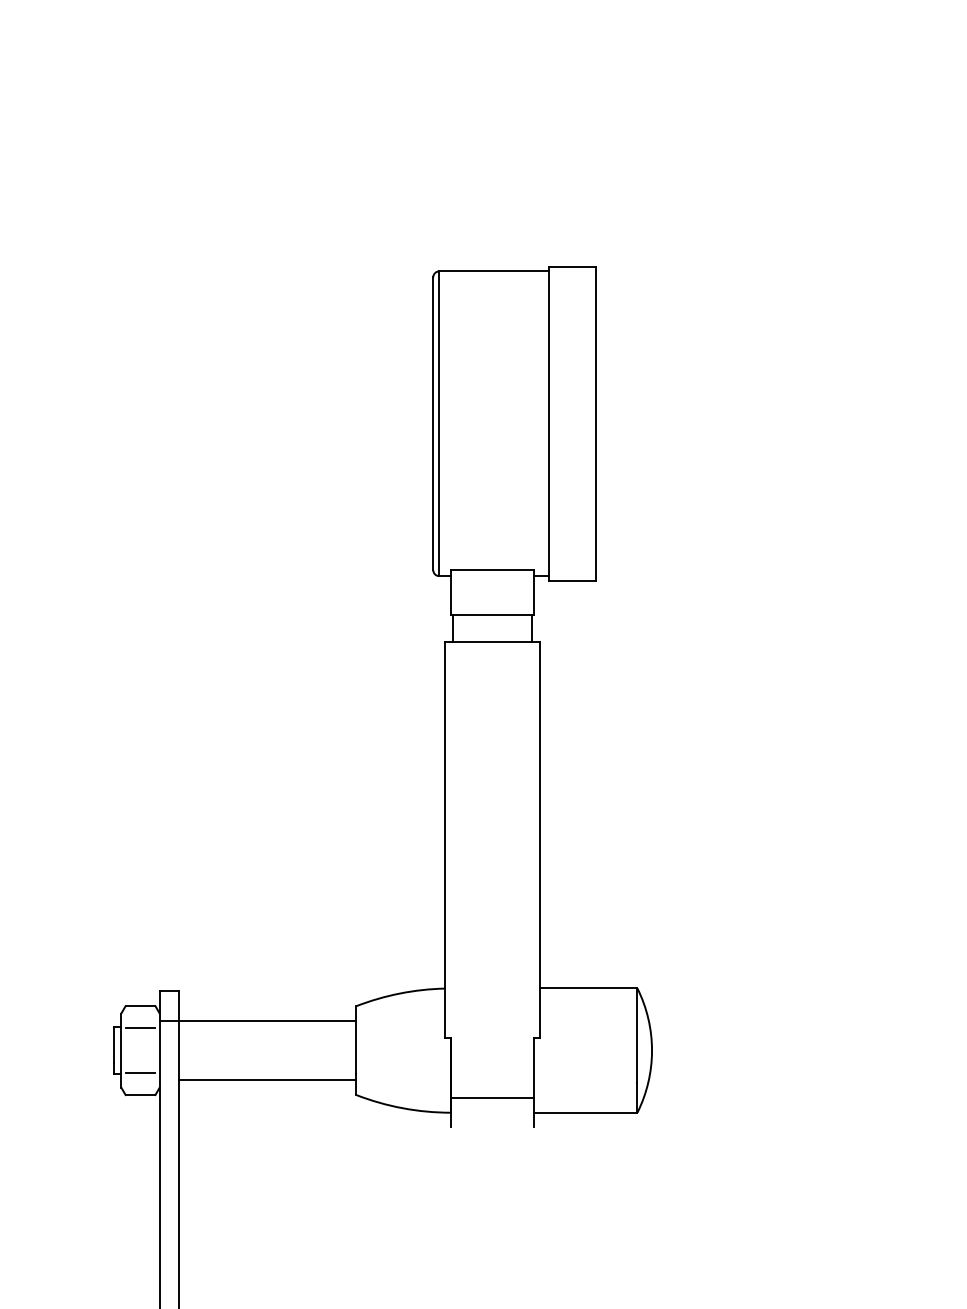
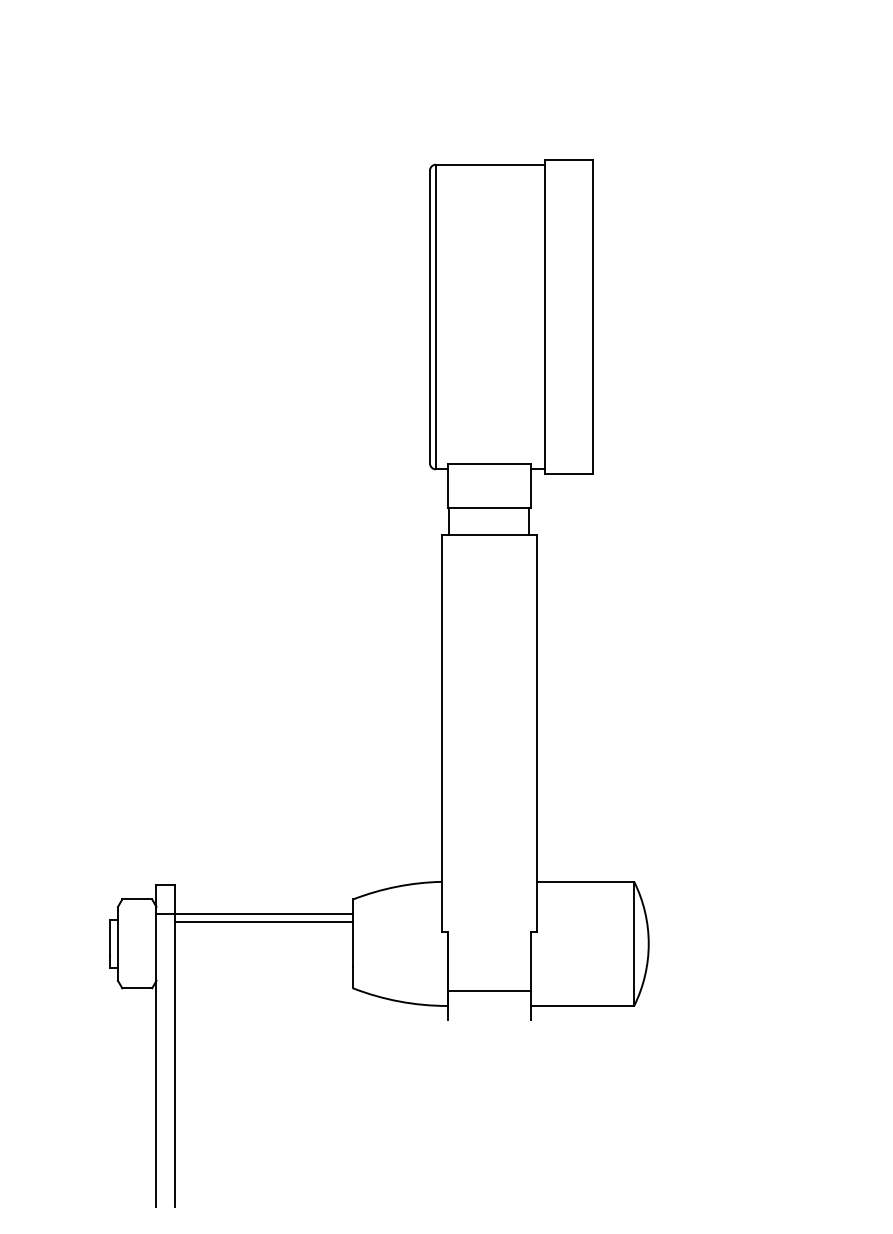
line: (140, 1028) -> (137, 921), removed
line: (140, 1072) -> (137, 965), removed
line: (267, 1080) -> (264, 922), moved

